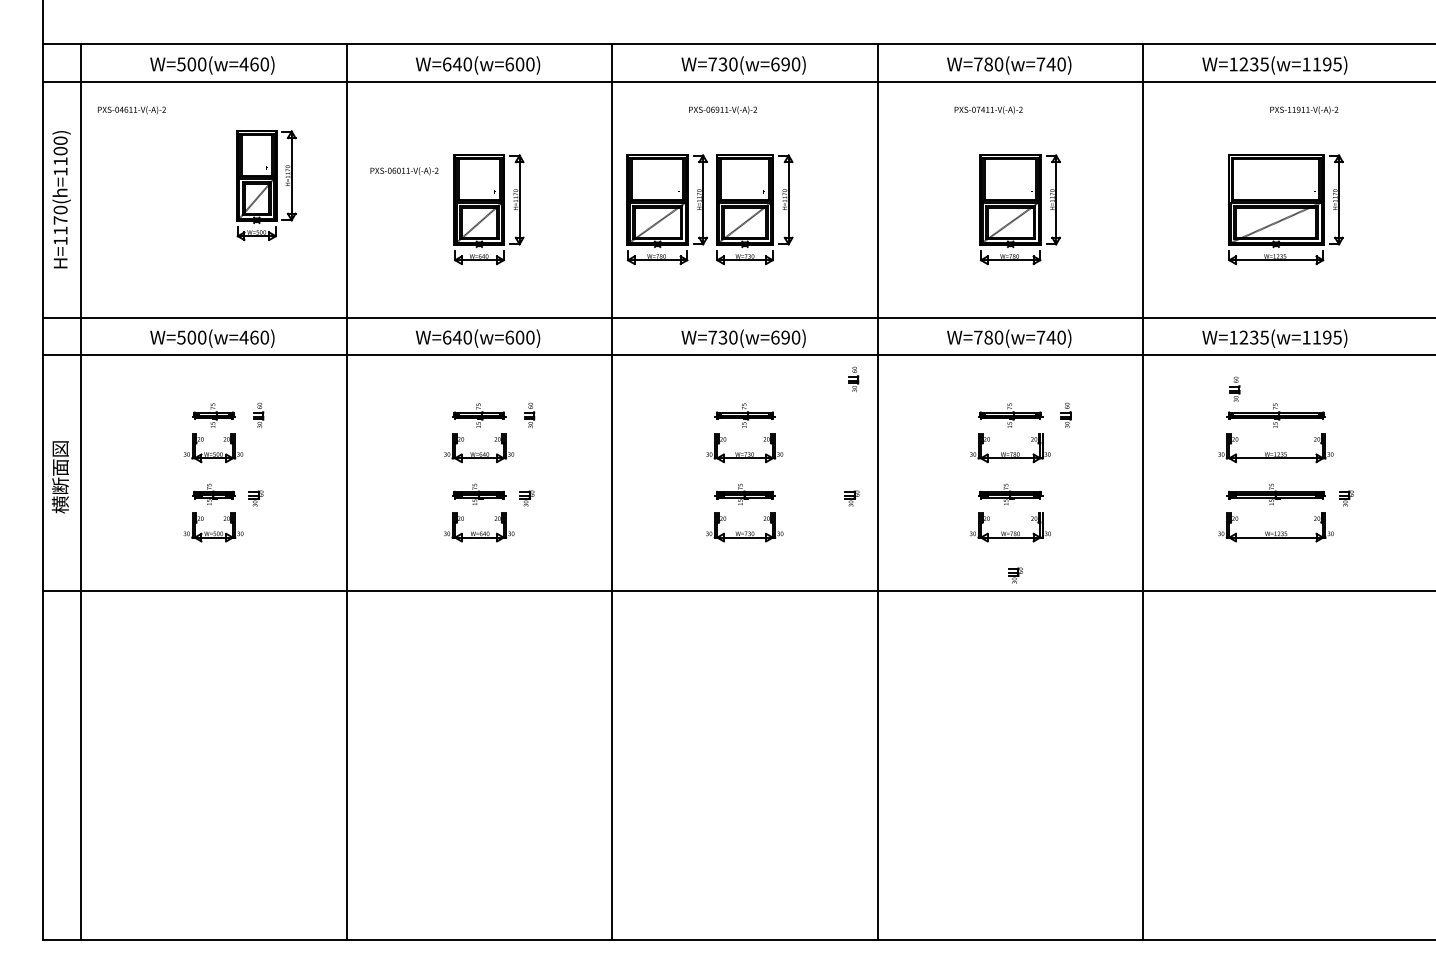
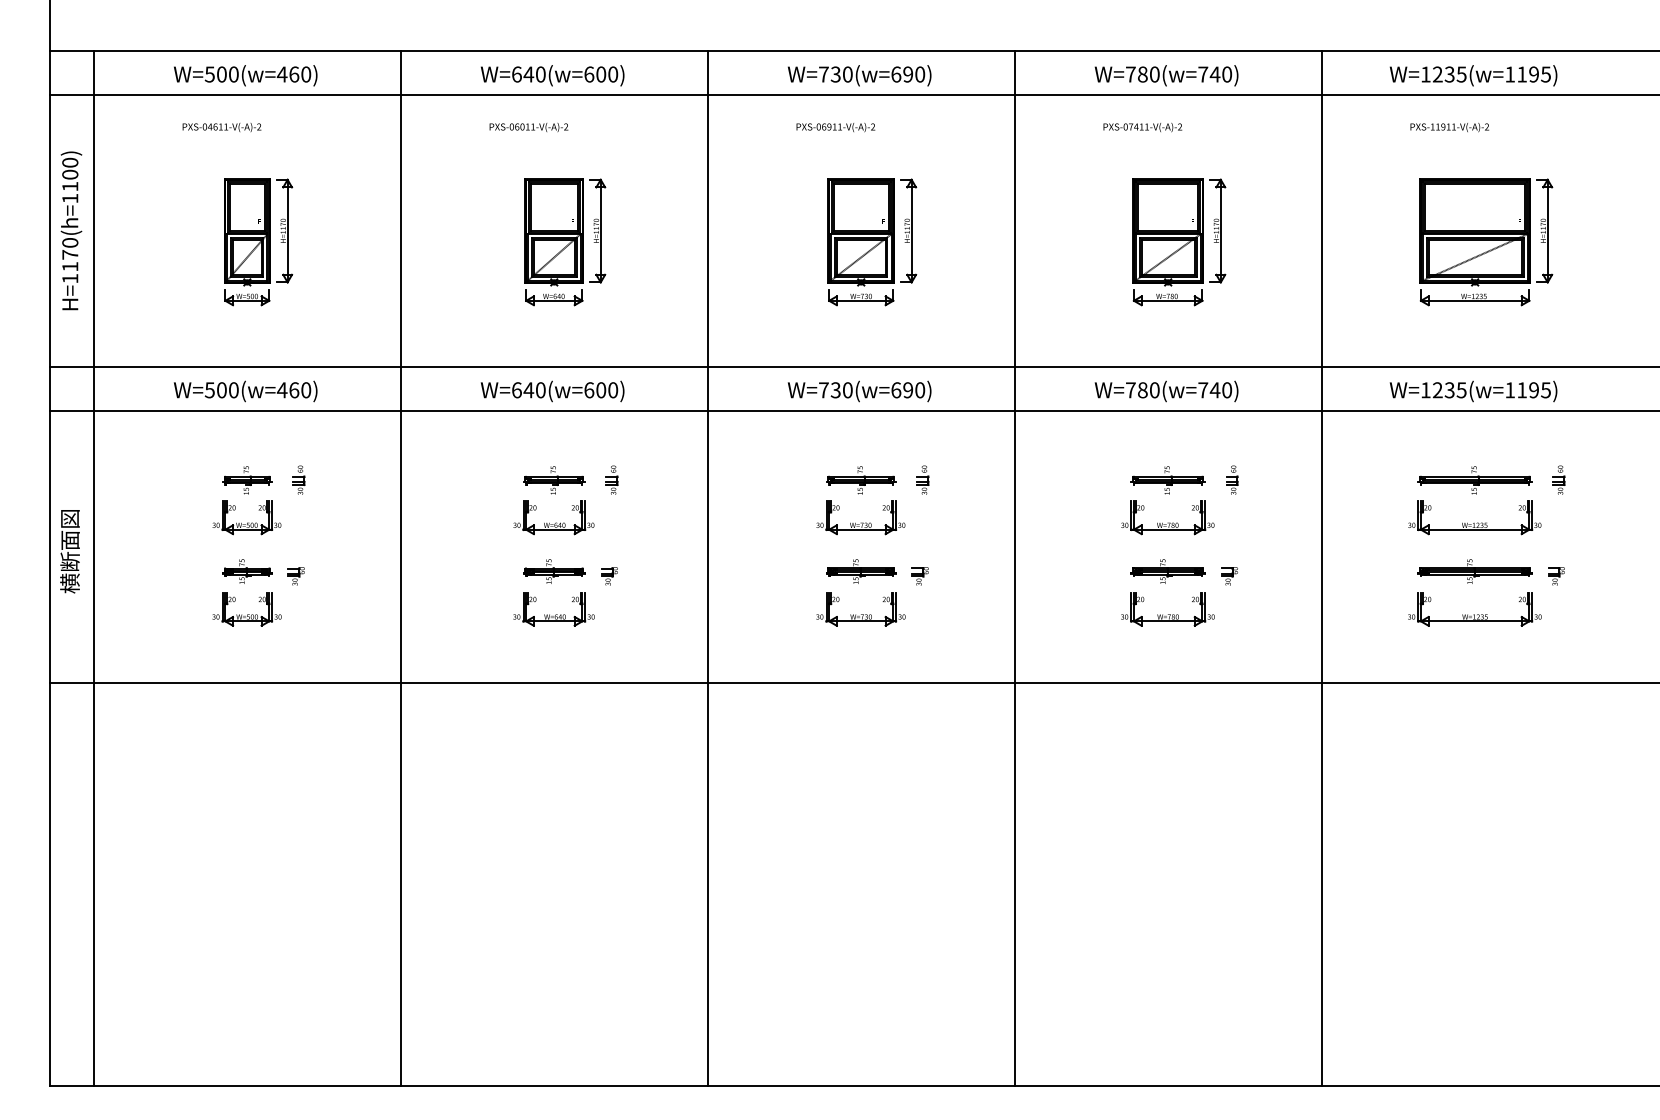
text: (131, 110) -> (221, 127), moved
text: (1304, 110) -> (1450, 127), moved
text: (404, 171) -> (528, 127), moved
part: (266, 185) -> (258, 242), moved
part: (666, 209) -> (770, 242), removed
part: (853, 378) -> (923, 479), moved
part: (1234, 388) -> (1558, 479), moved
part: (851, 498) -> (919, 576), moved
part: (1015, 575) -> (1229, 576), moved

